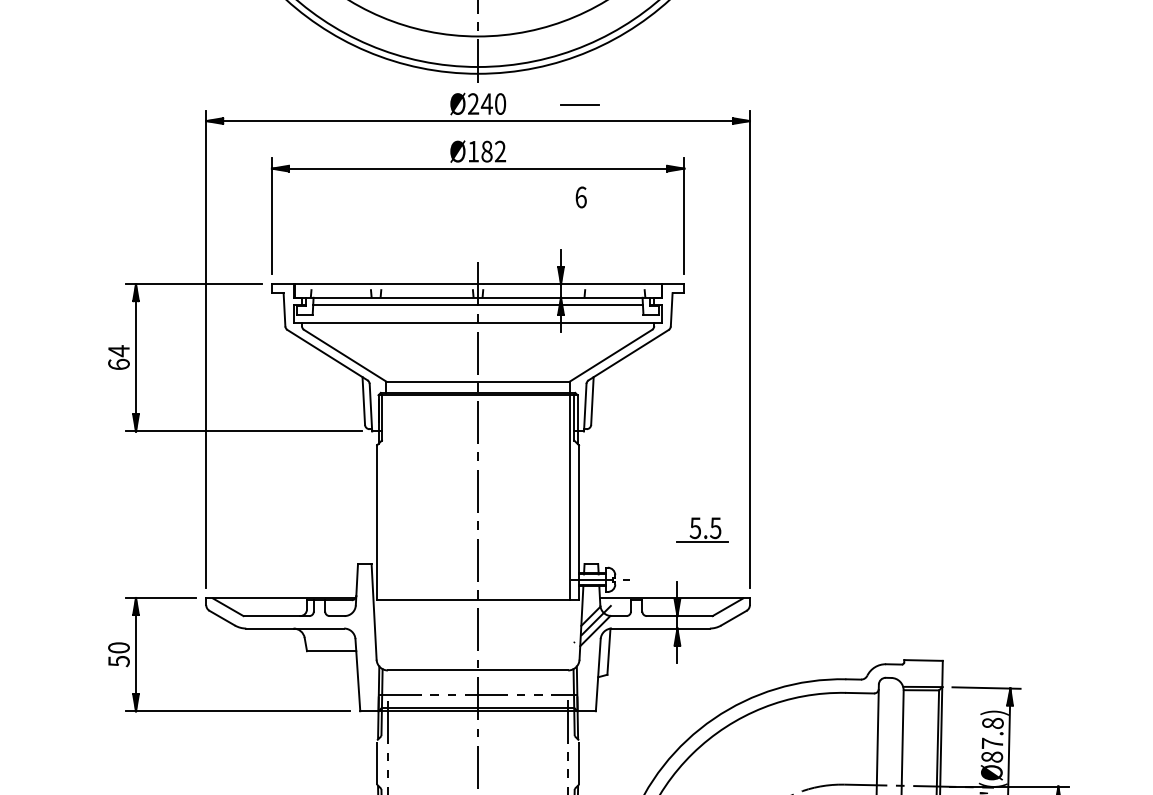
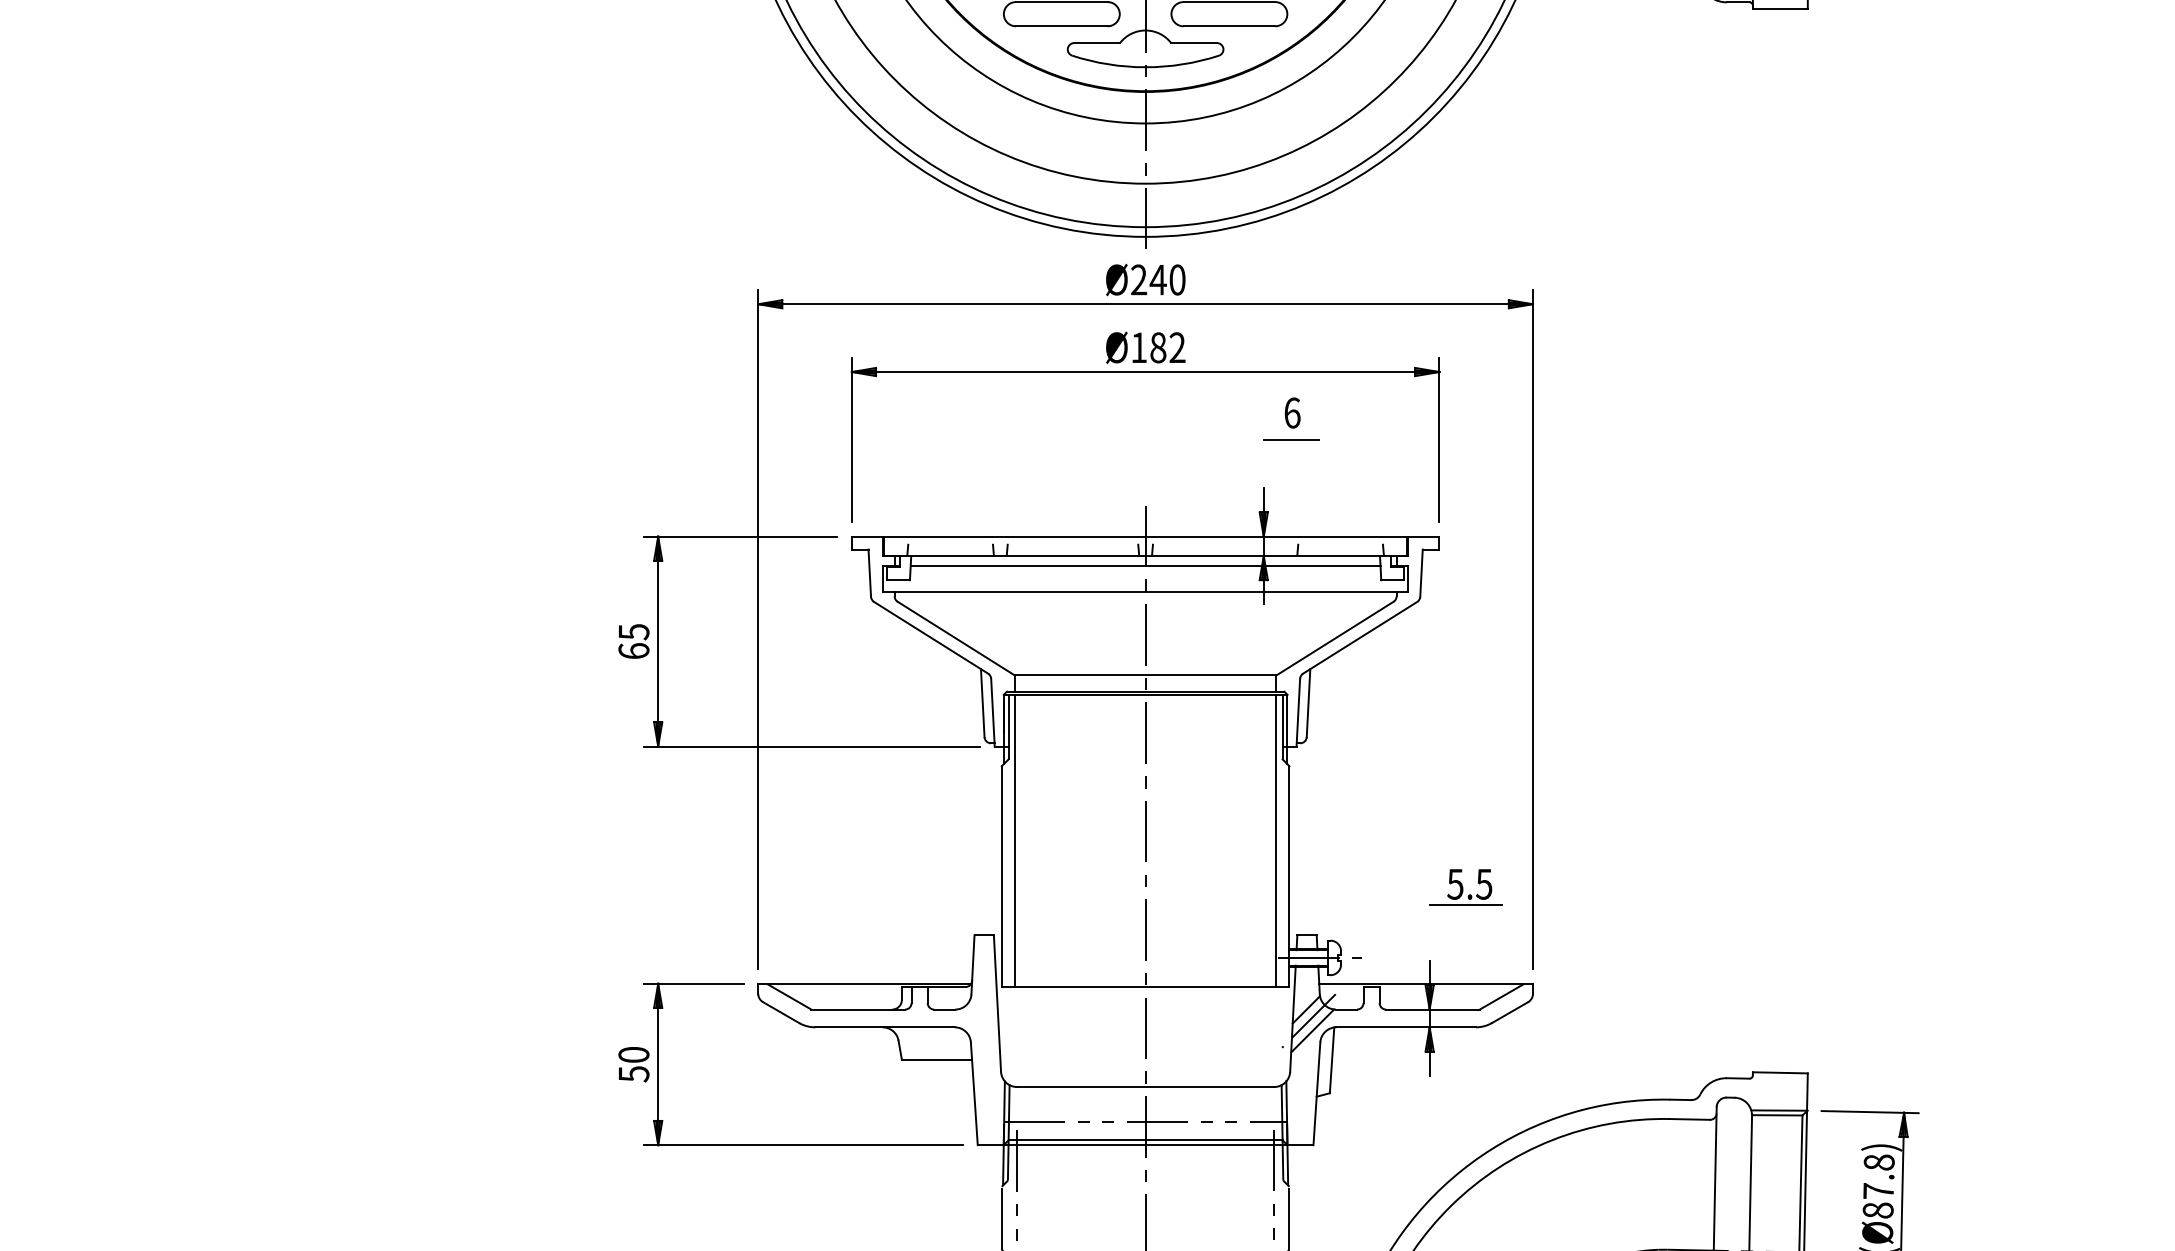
line: (580, 104) -> (1291, 439), moved
text: (118, 350) -> (633, 631), 64 -> 65
line: (386, 497) -> (1015, 840), added

